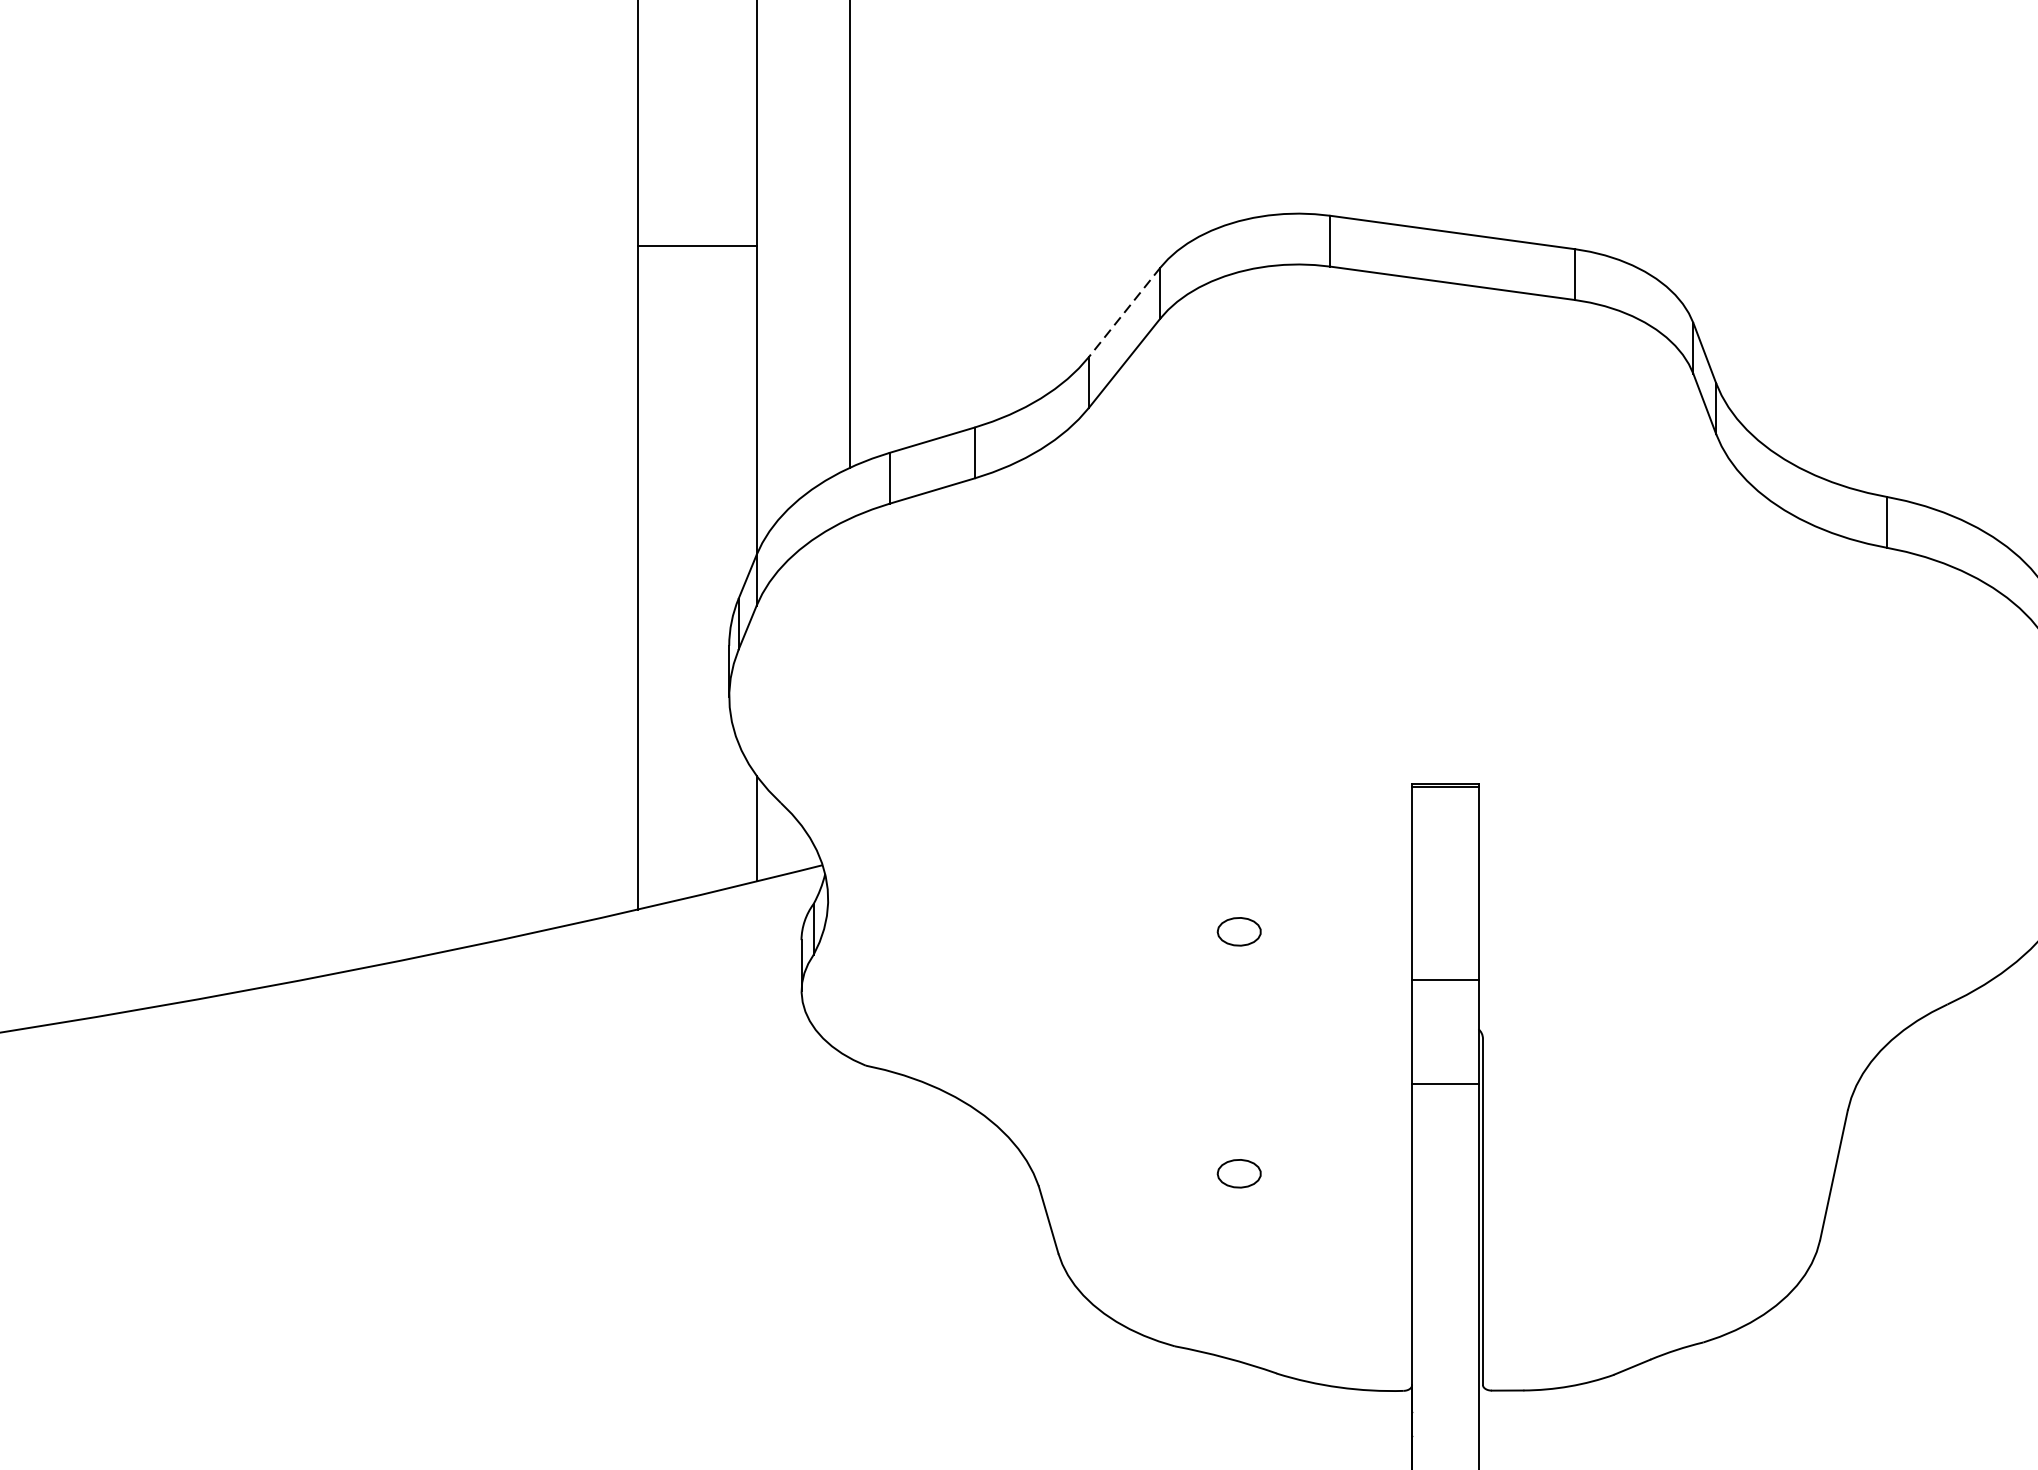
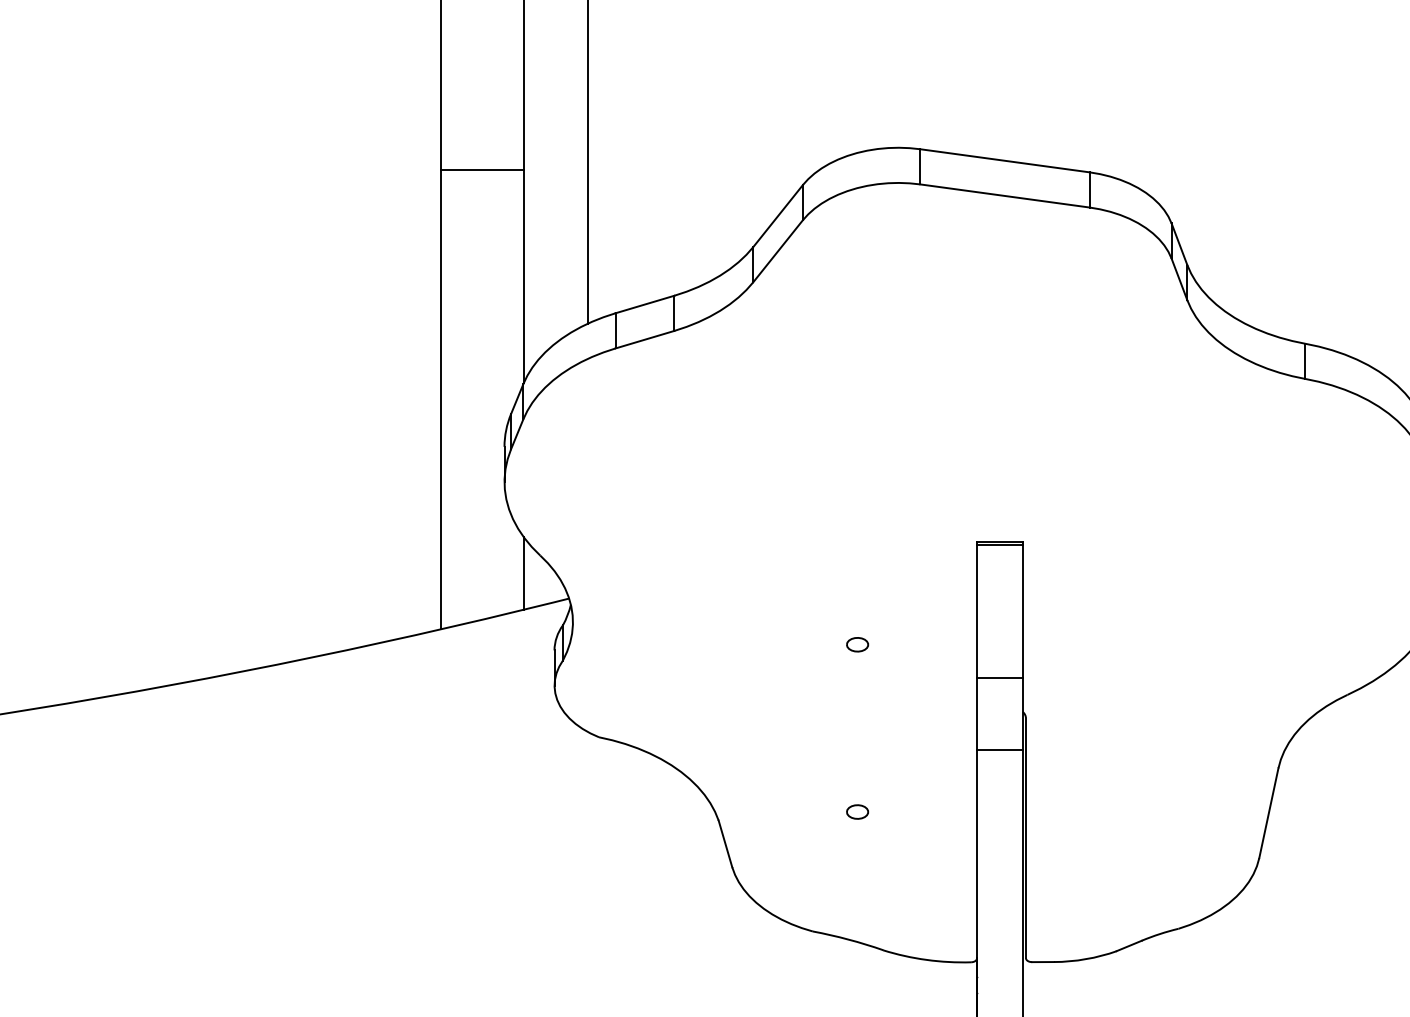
line: (1125, 312) -> (778, 216), dashed -> solid
part: (1239, 931) -> (857, 644), size x0.71
part: (1239, 1172) -> (857, 811), size x0.71

